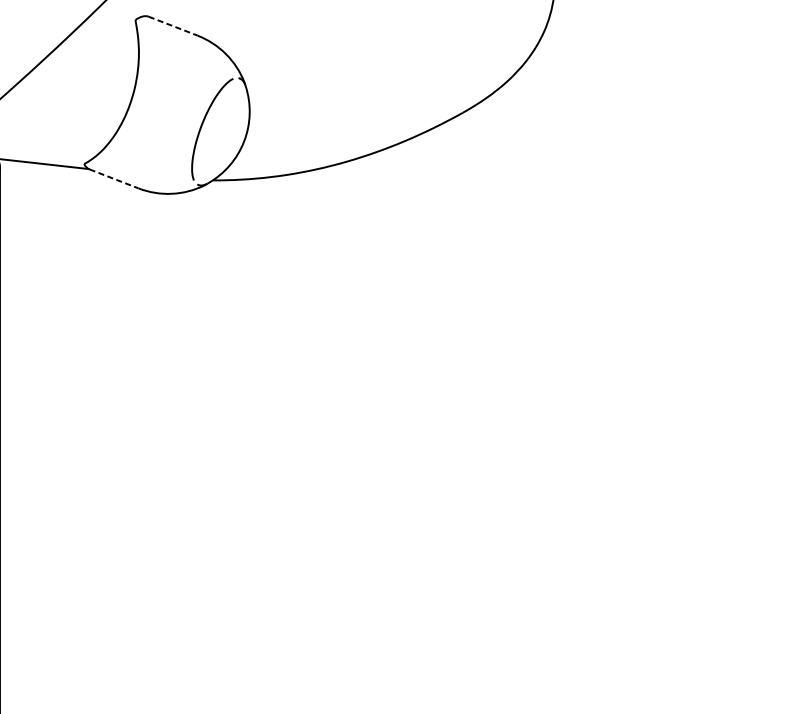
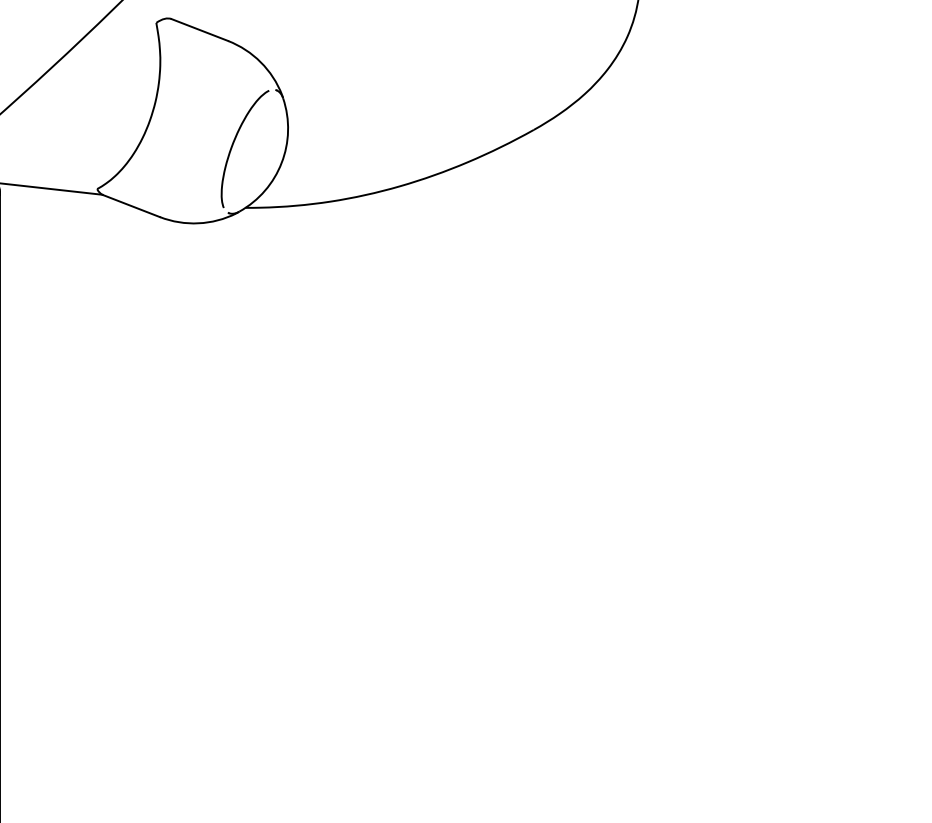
line: (173, 26) -> (200, 30), dashed -> solid
line: (114, 179) -> (132, 206), dashed -> solid

